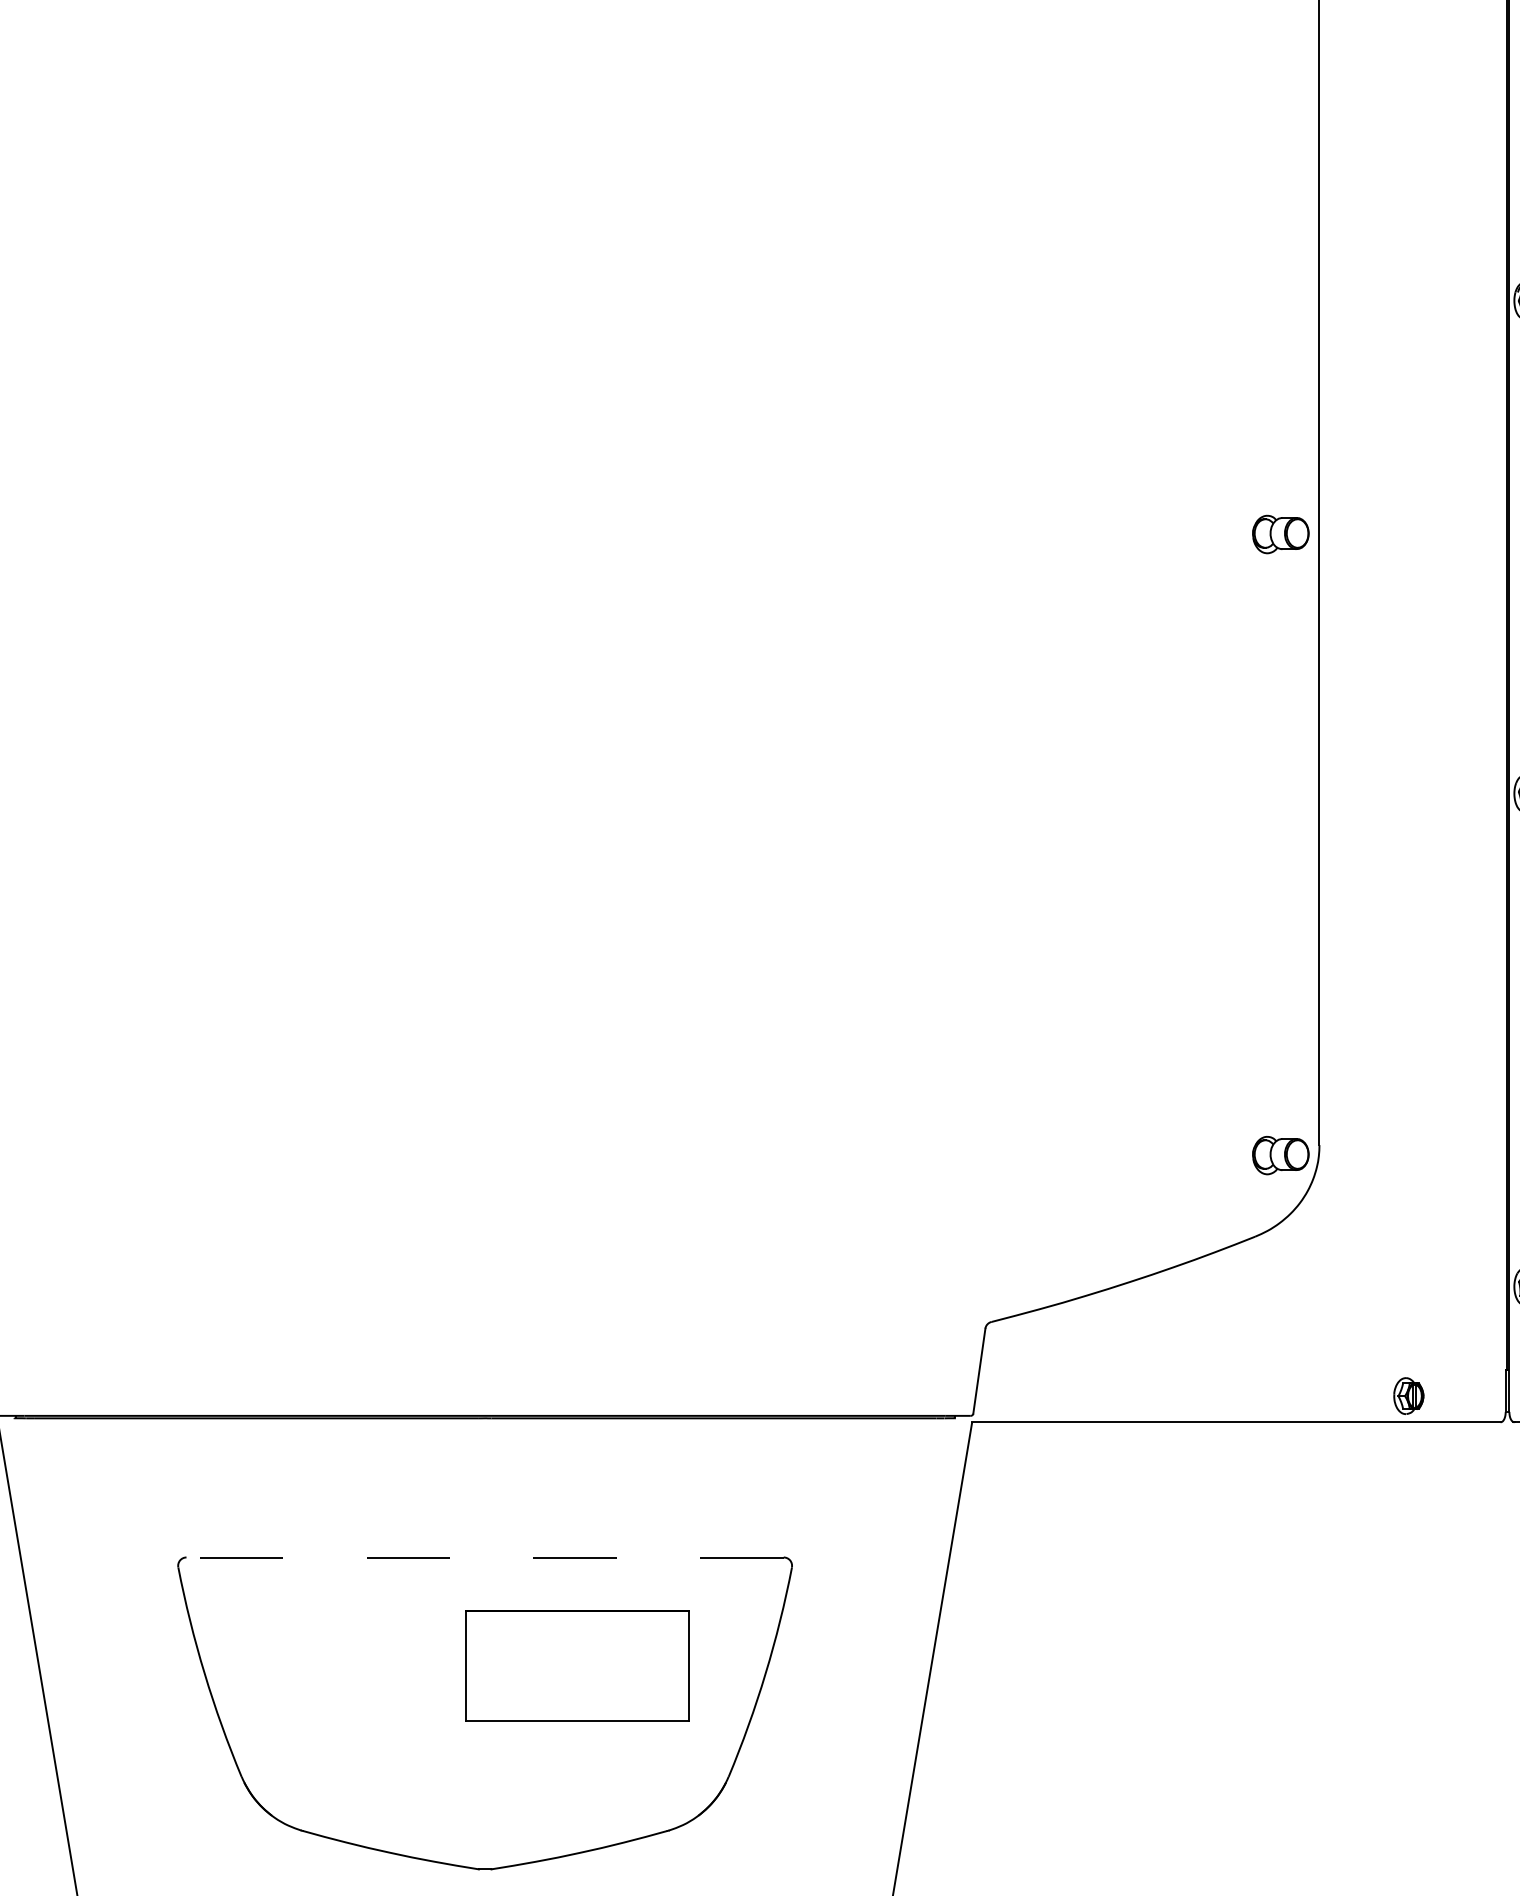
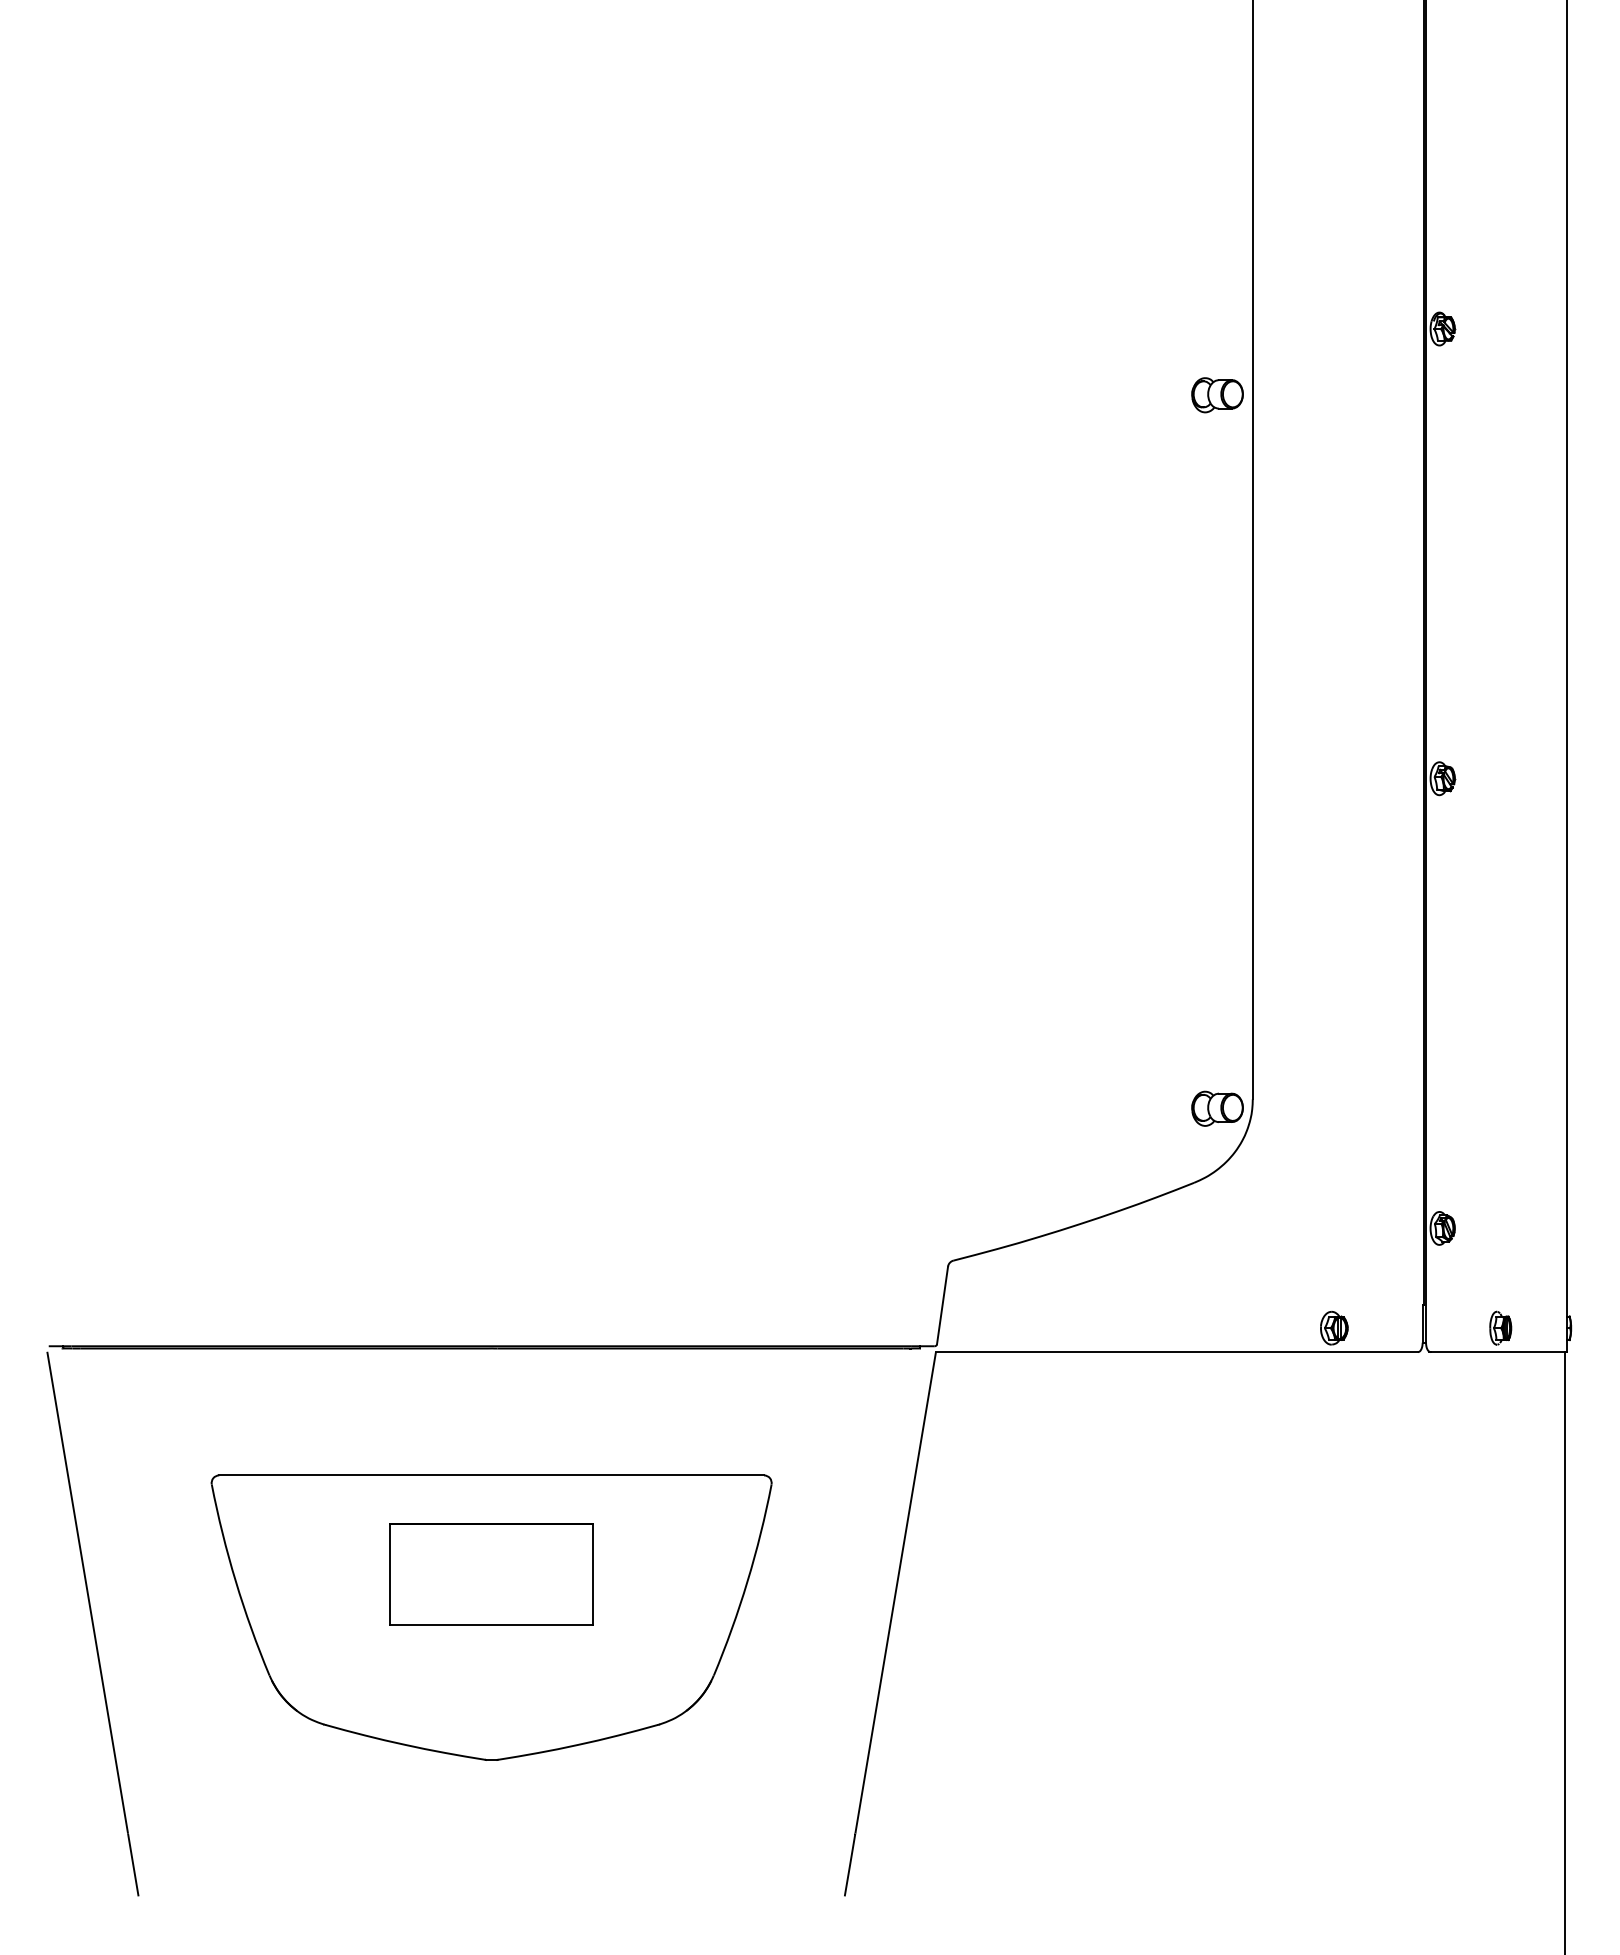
part: (1280, 534) -> (1217, 395), moved
line: (484, 1557) -> (491, 1475), dashed -> solid
part: (577, 1666) -> (491, 1574), moved

